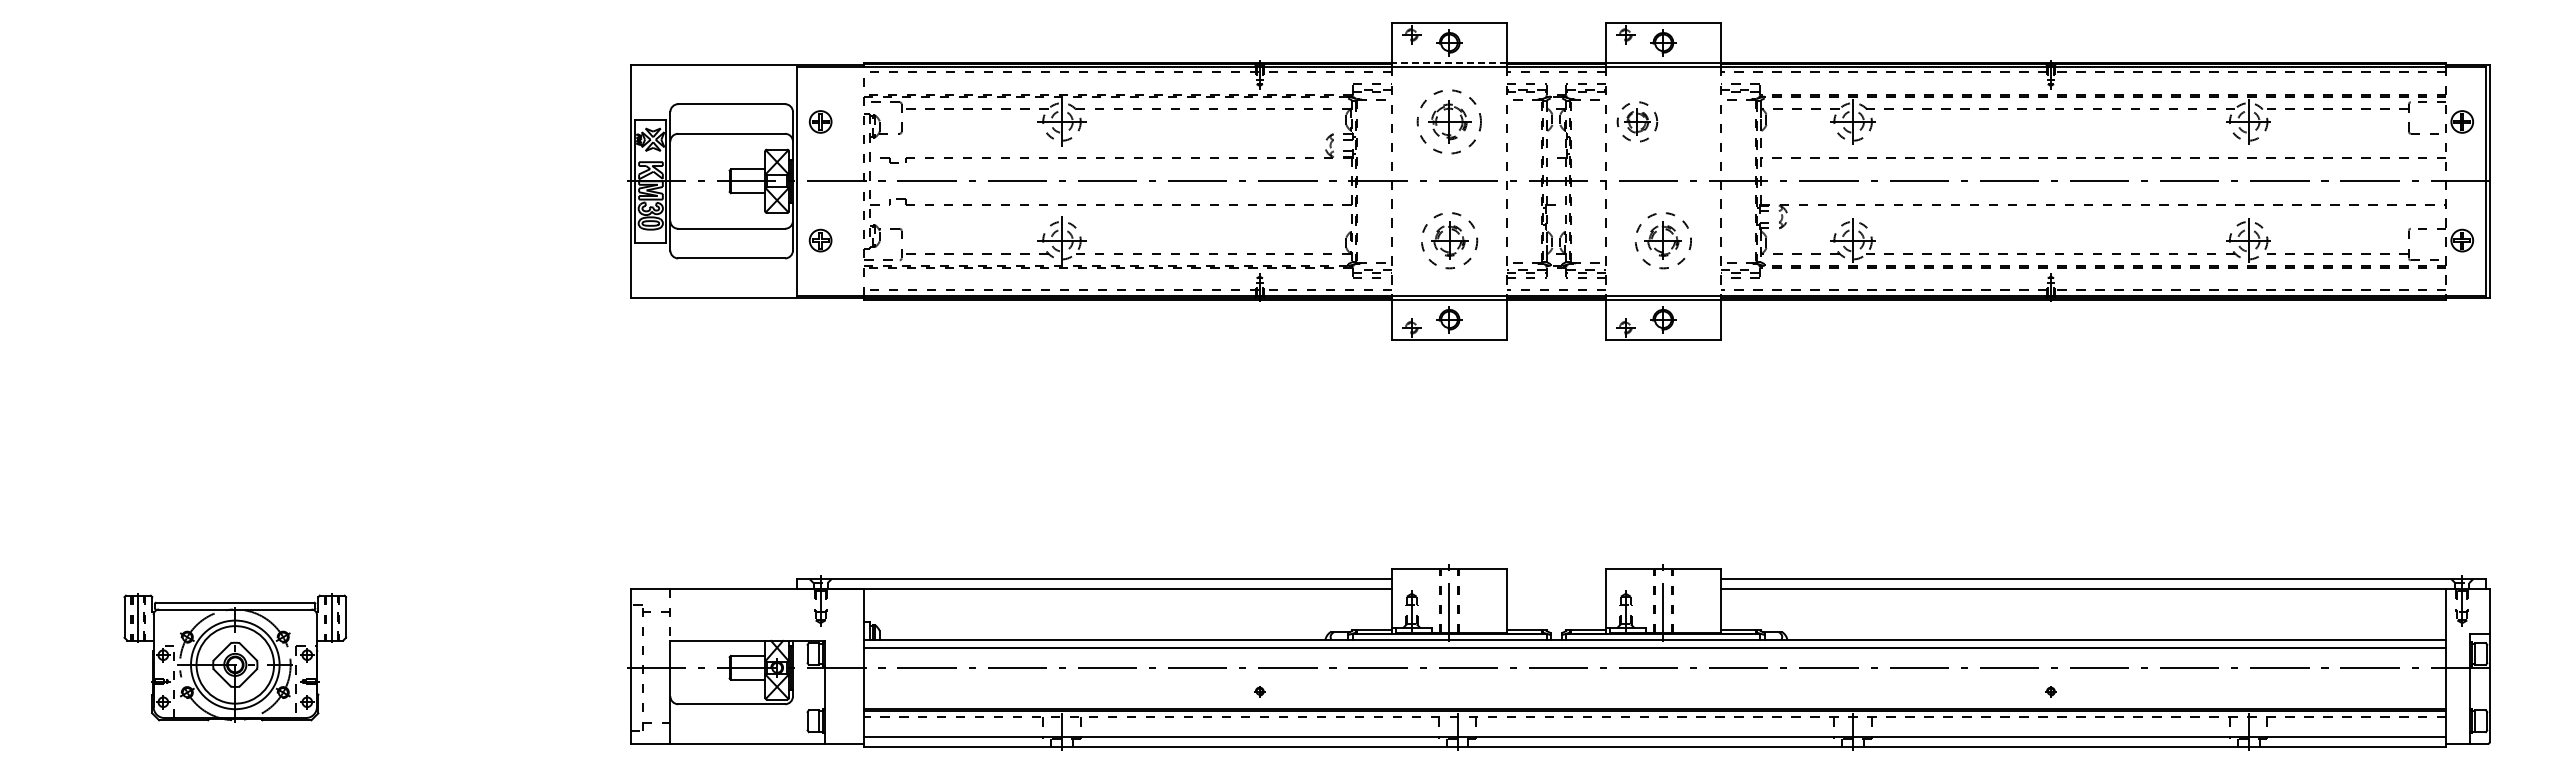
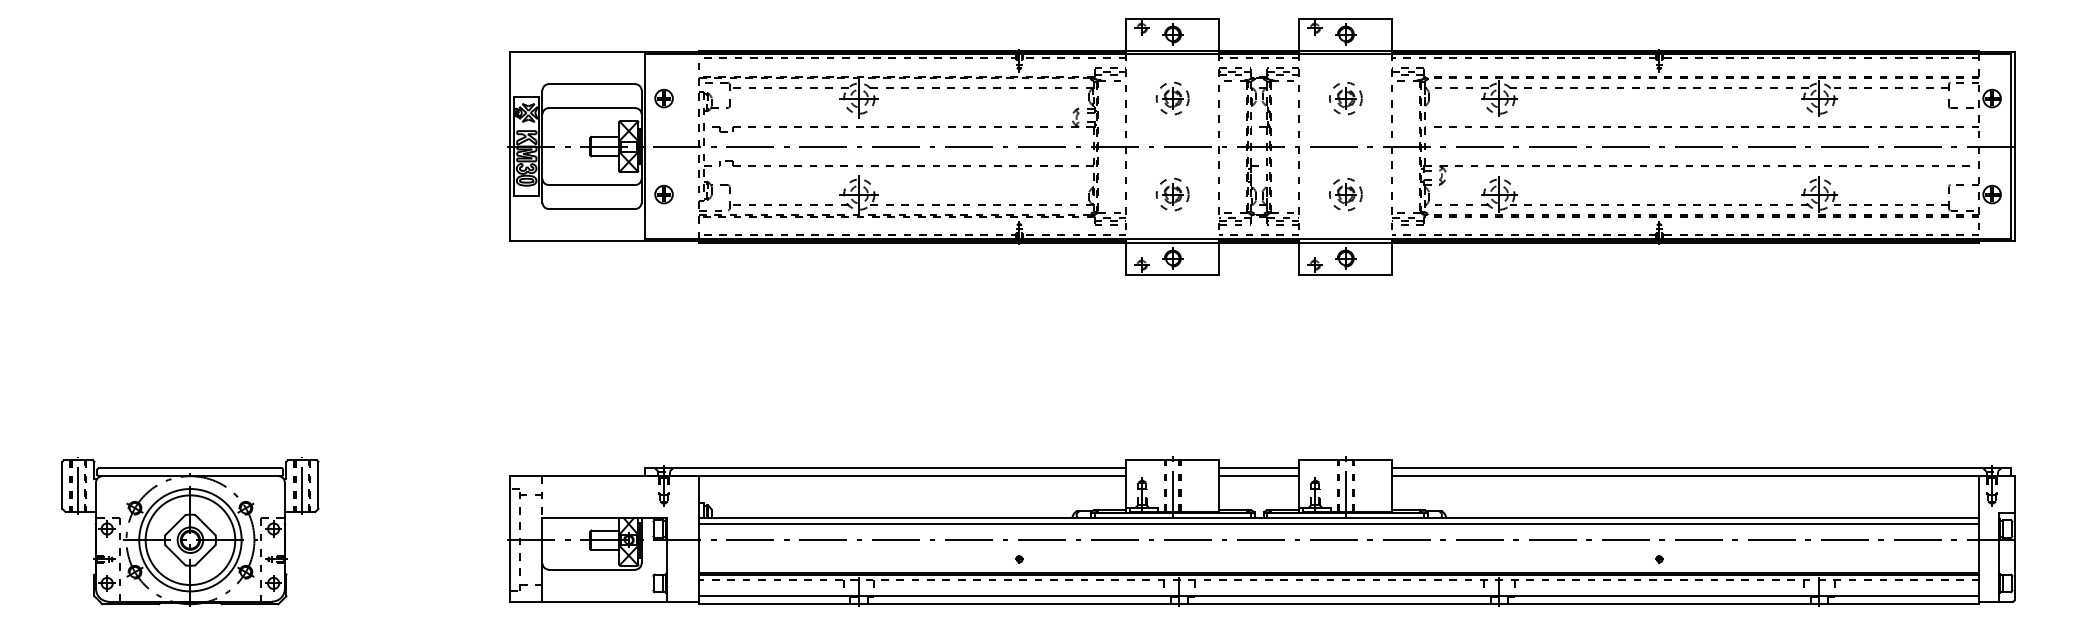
line: (1448, 62) -> (1171, 50), dashed -> solid
part: (1449, 121) -> (1172, 98), size x0.62
part: (1637, 121) -> (1345, 98), moved
part: (1448, 240) -> (1171, 194), size x0.71
part: (1663, 240) -> (1345, 194), size x0.71
line: (1556, 578) -> (1259, 467), added
line: (1556, 588) -> (1259, 476), added
part: (235, 657) -> (190, 531), size x1.43

